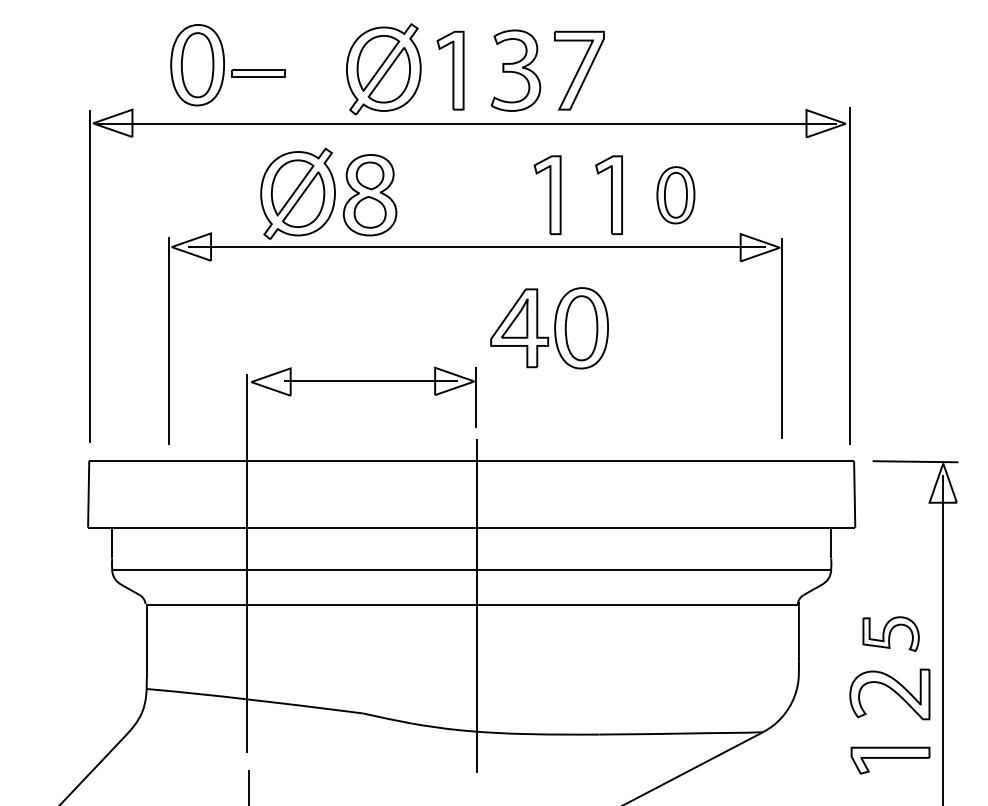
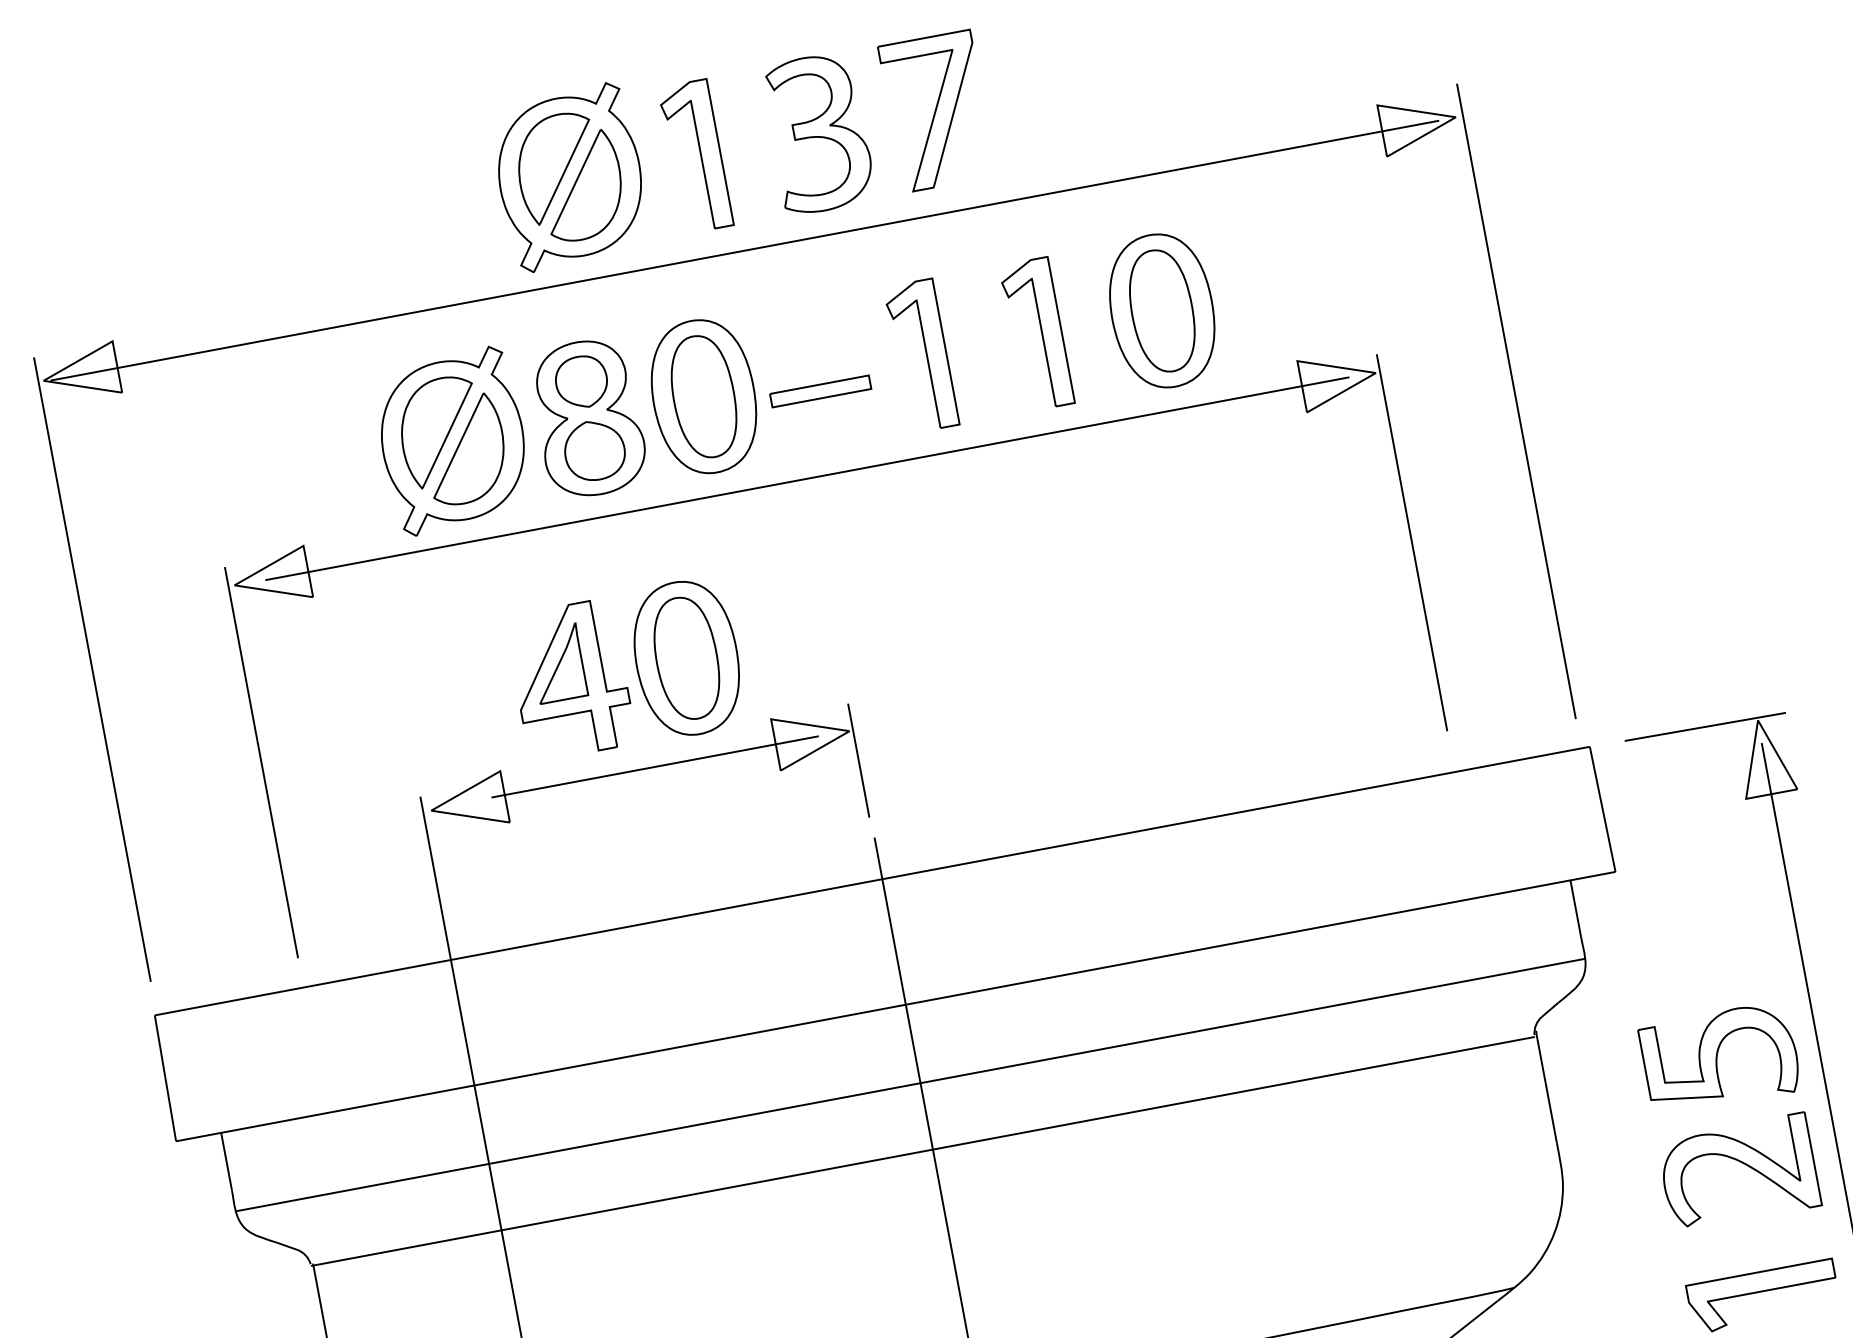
part: (227, 65) -> (760, 386), moved
part: (675, 195) -> (1161, 311), size x1.43
part: (549, 328) -> (626, 670), moved
part: (890, 634) -> (1719, 1059), size x1.43

